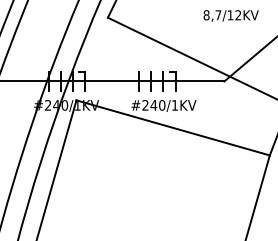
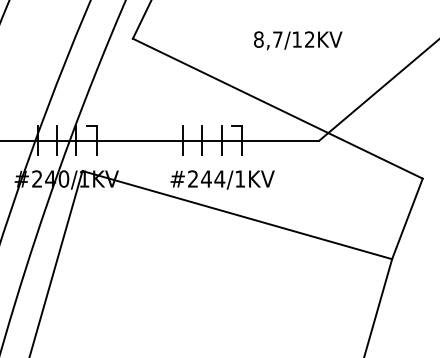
text: (230, 15) -> (297, 39), moved
text: (161, 105) -> (218, 179), #240/1KV -> #244/1KV

